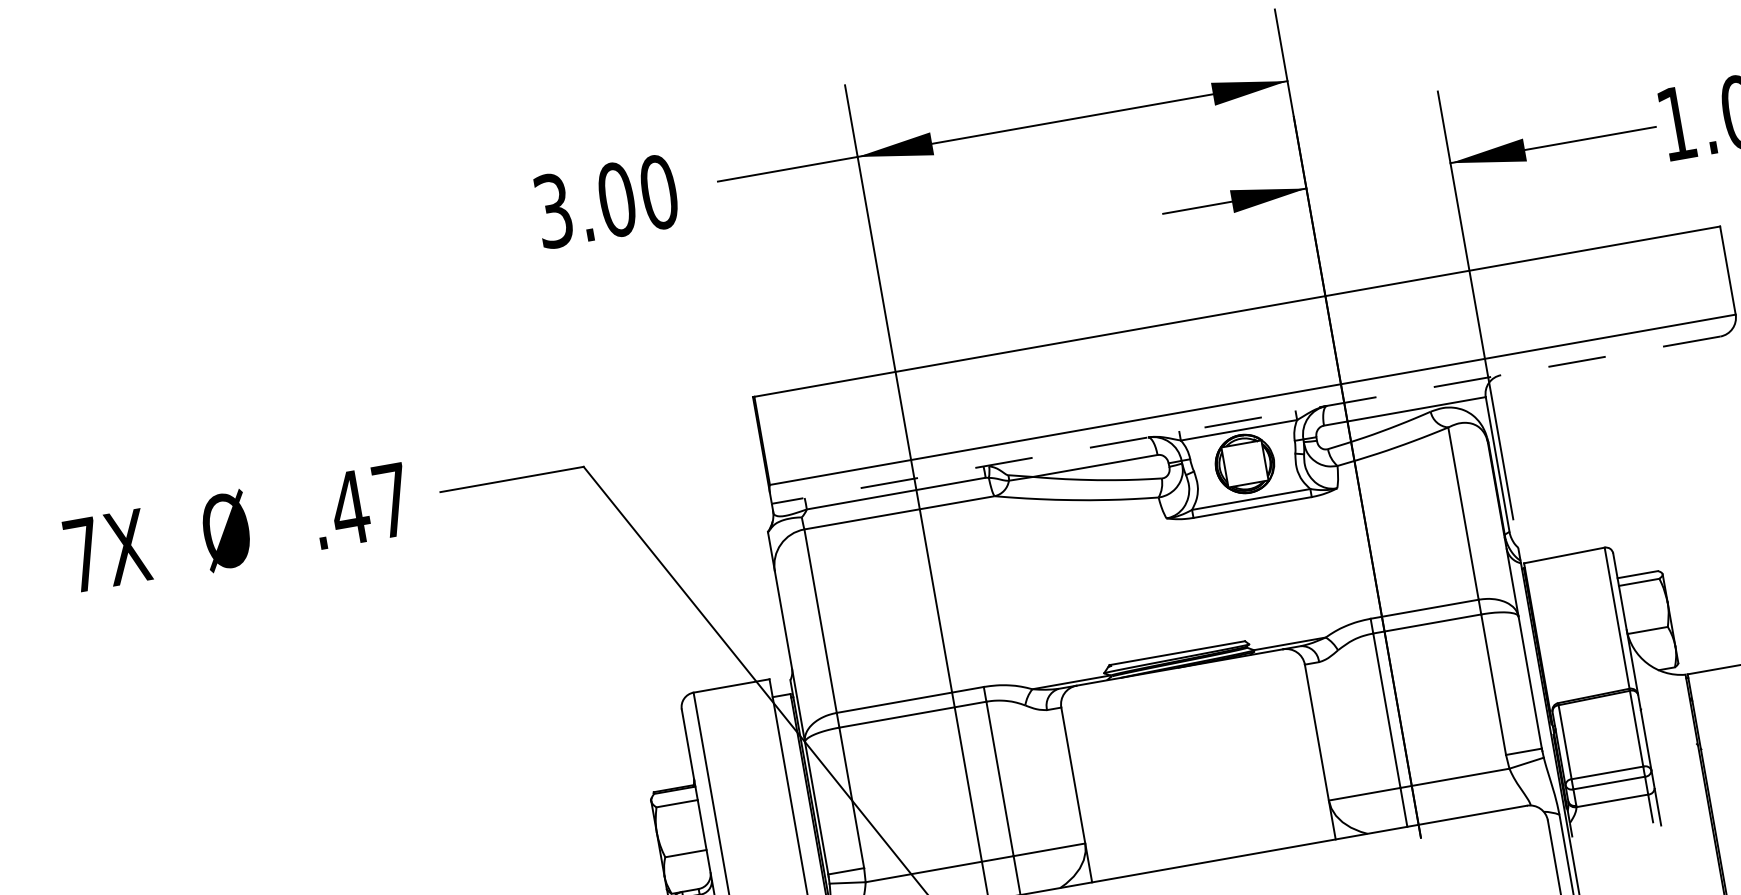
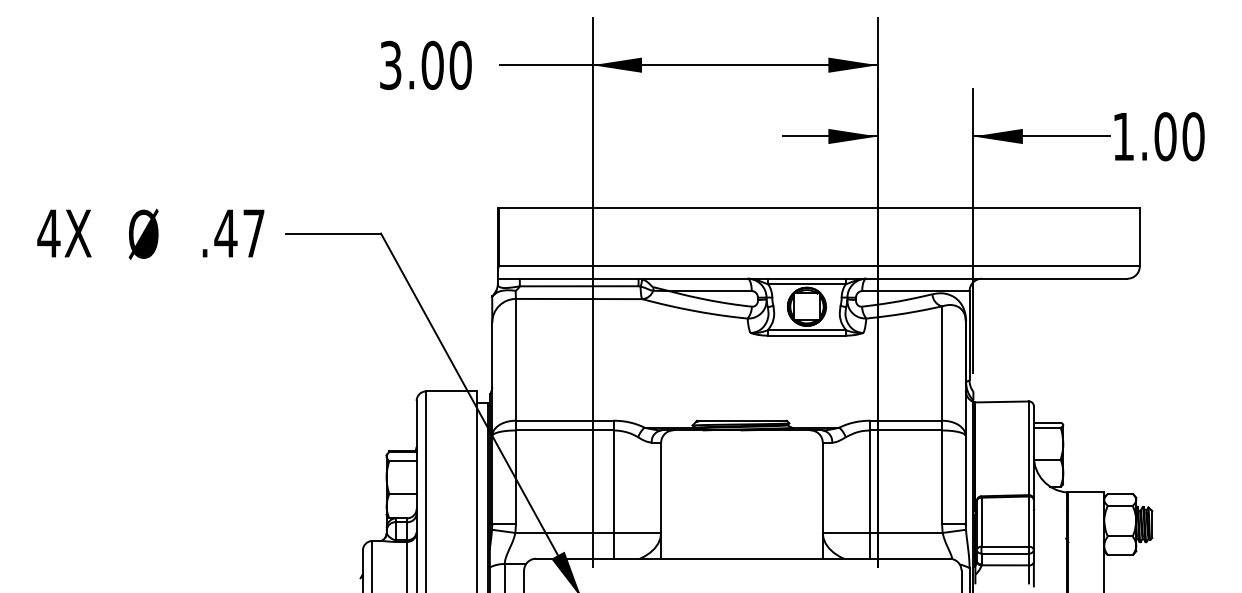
line: (1245, 419) -> (812, 278), dashed -> solid
text: (82, 555) -> (48, 233), 7X -> 4X

